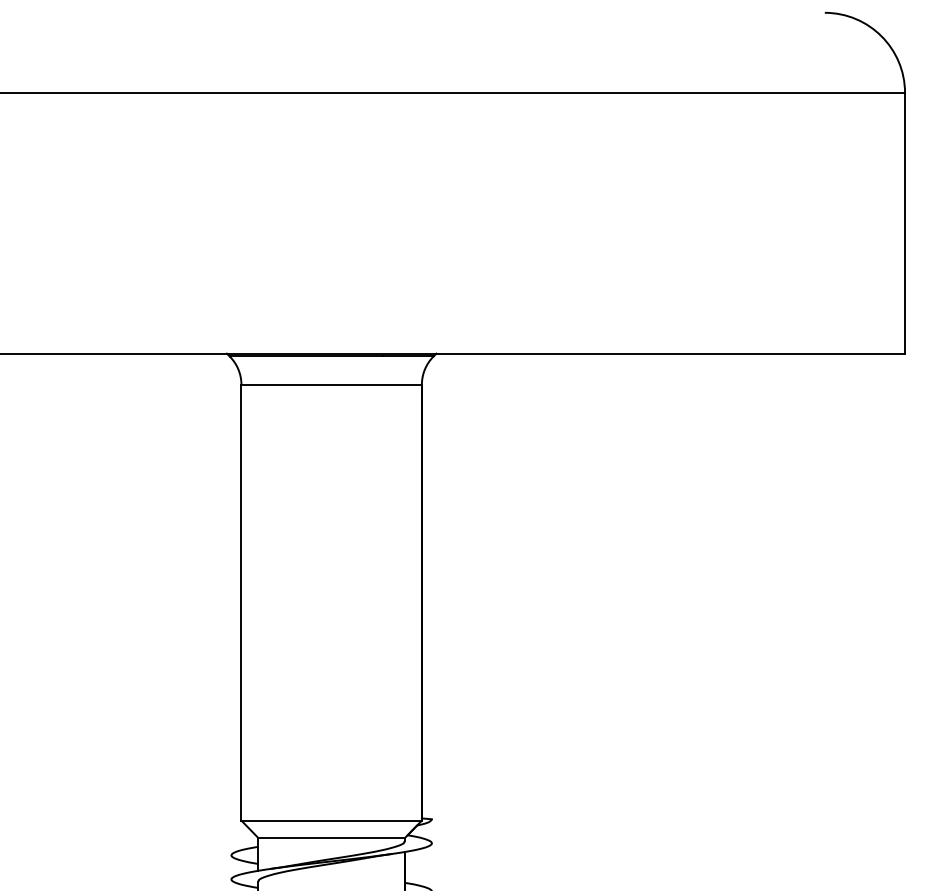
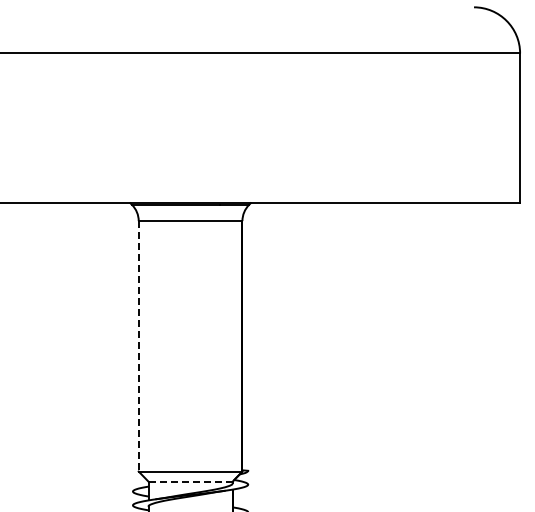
line: (241, 602) -> (138, 346), solid -> dashed
line: (331, 837) -> (190, 481), solid -> dashed

